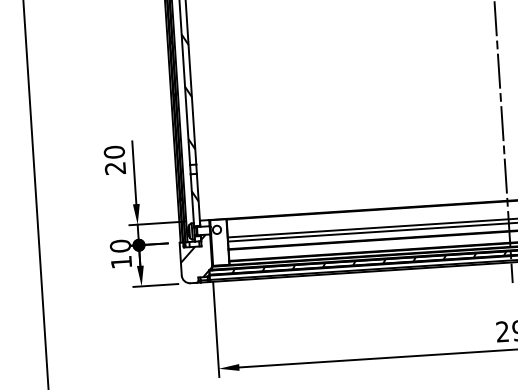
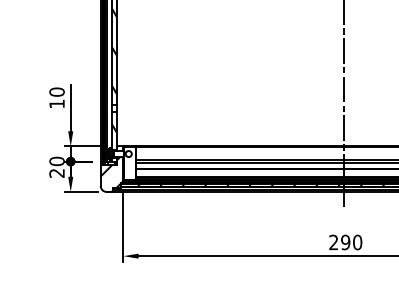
text: (114, 167) -> (56, 103), 20 -> 10
text: (120, 262) -> (56, 173), 10 -> 20

